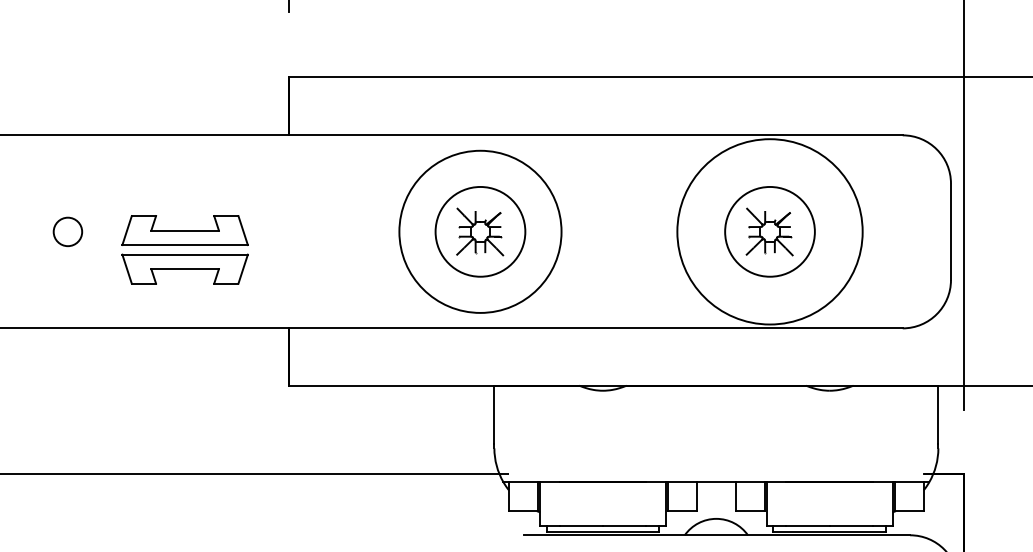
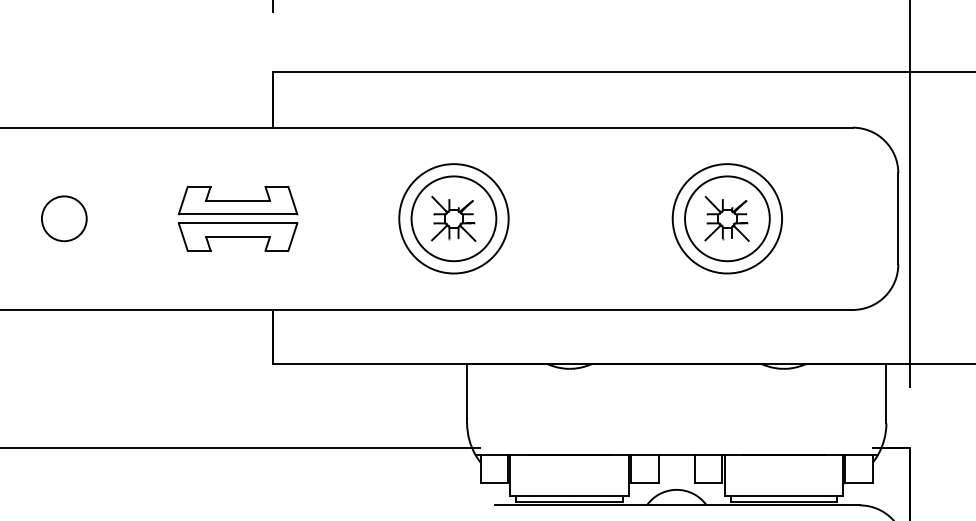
circle: (68, 231) -> (64, 218), size x1.67
circle: (479, 231) -> (453, 218), size x0.71
circle: (770, 231) -> (727, 218), size x0.62
part: (184, 249) -> (237, 218), moved

